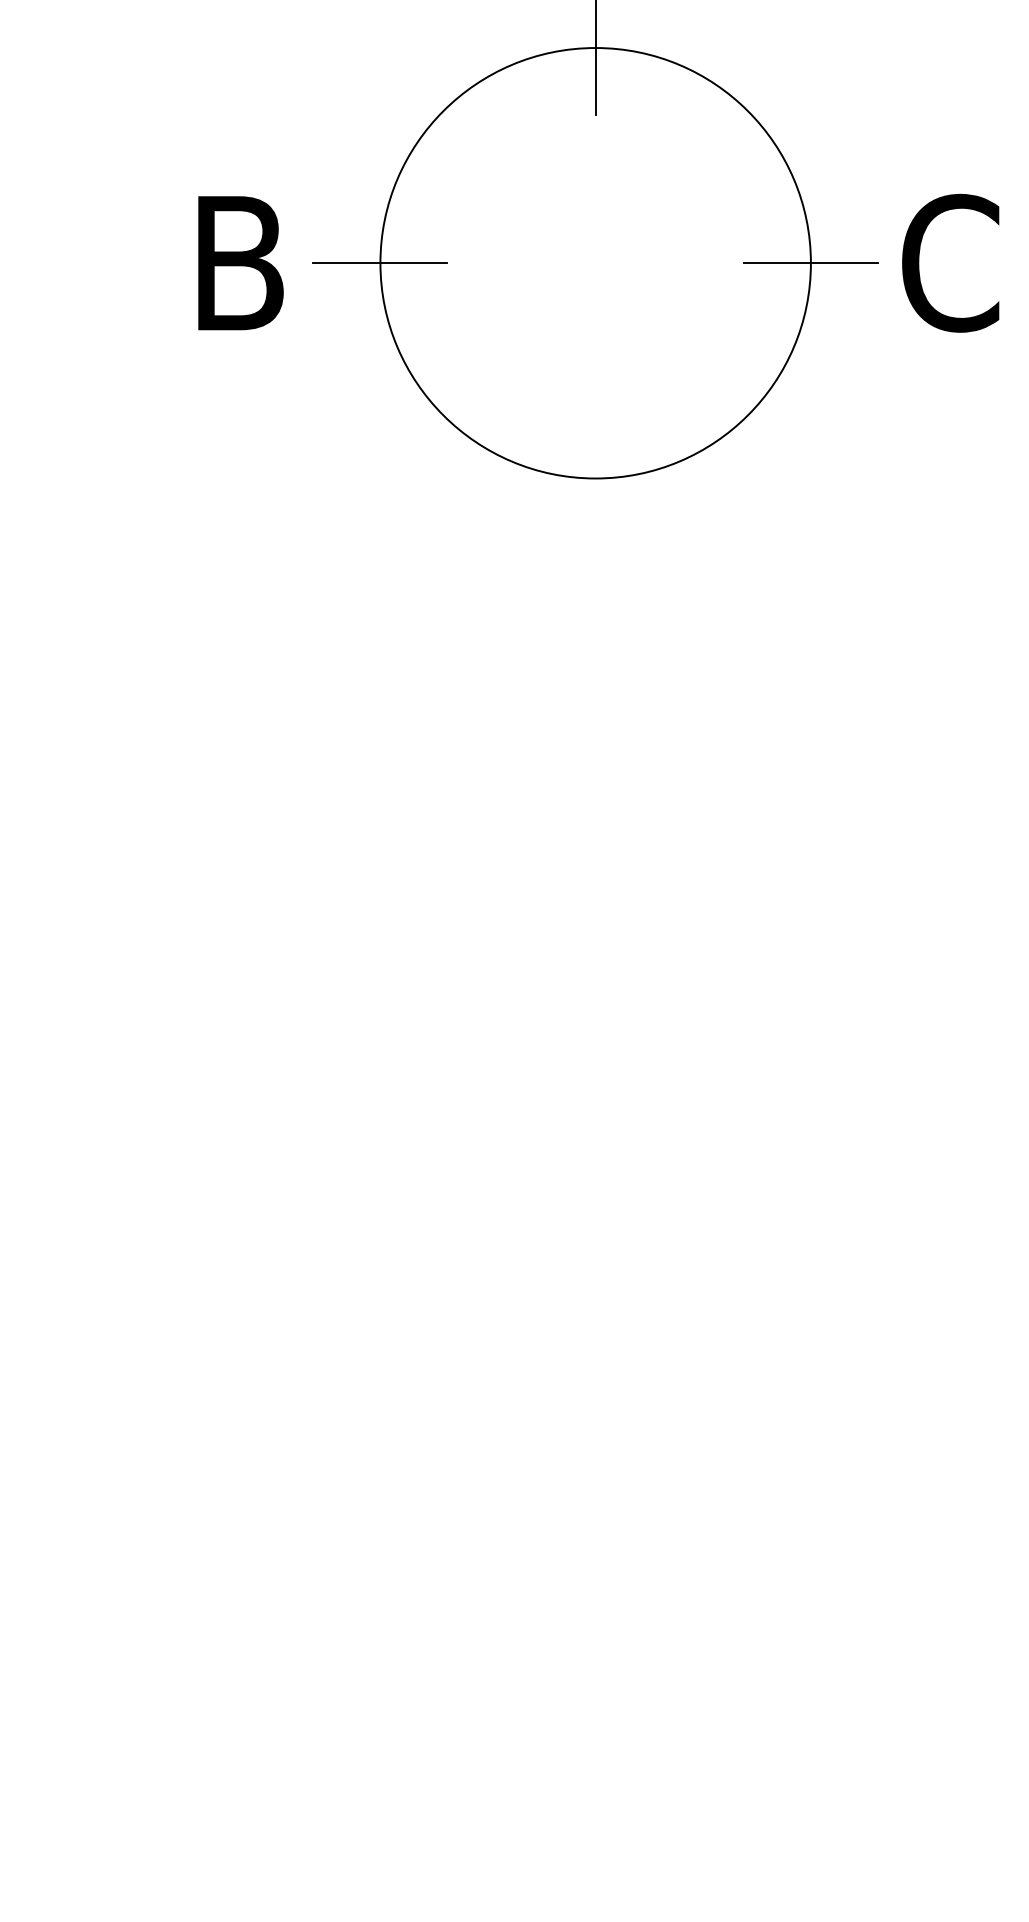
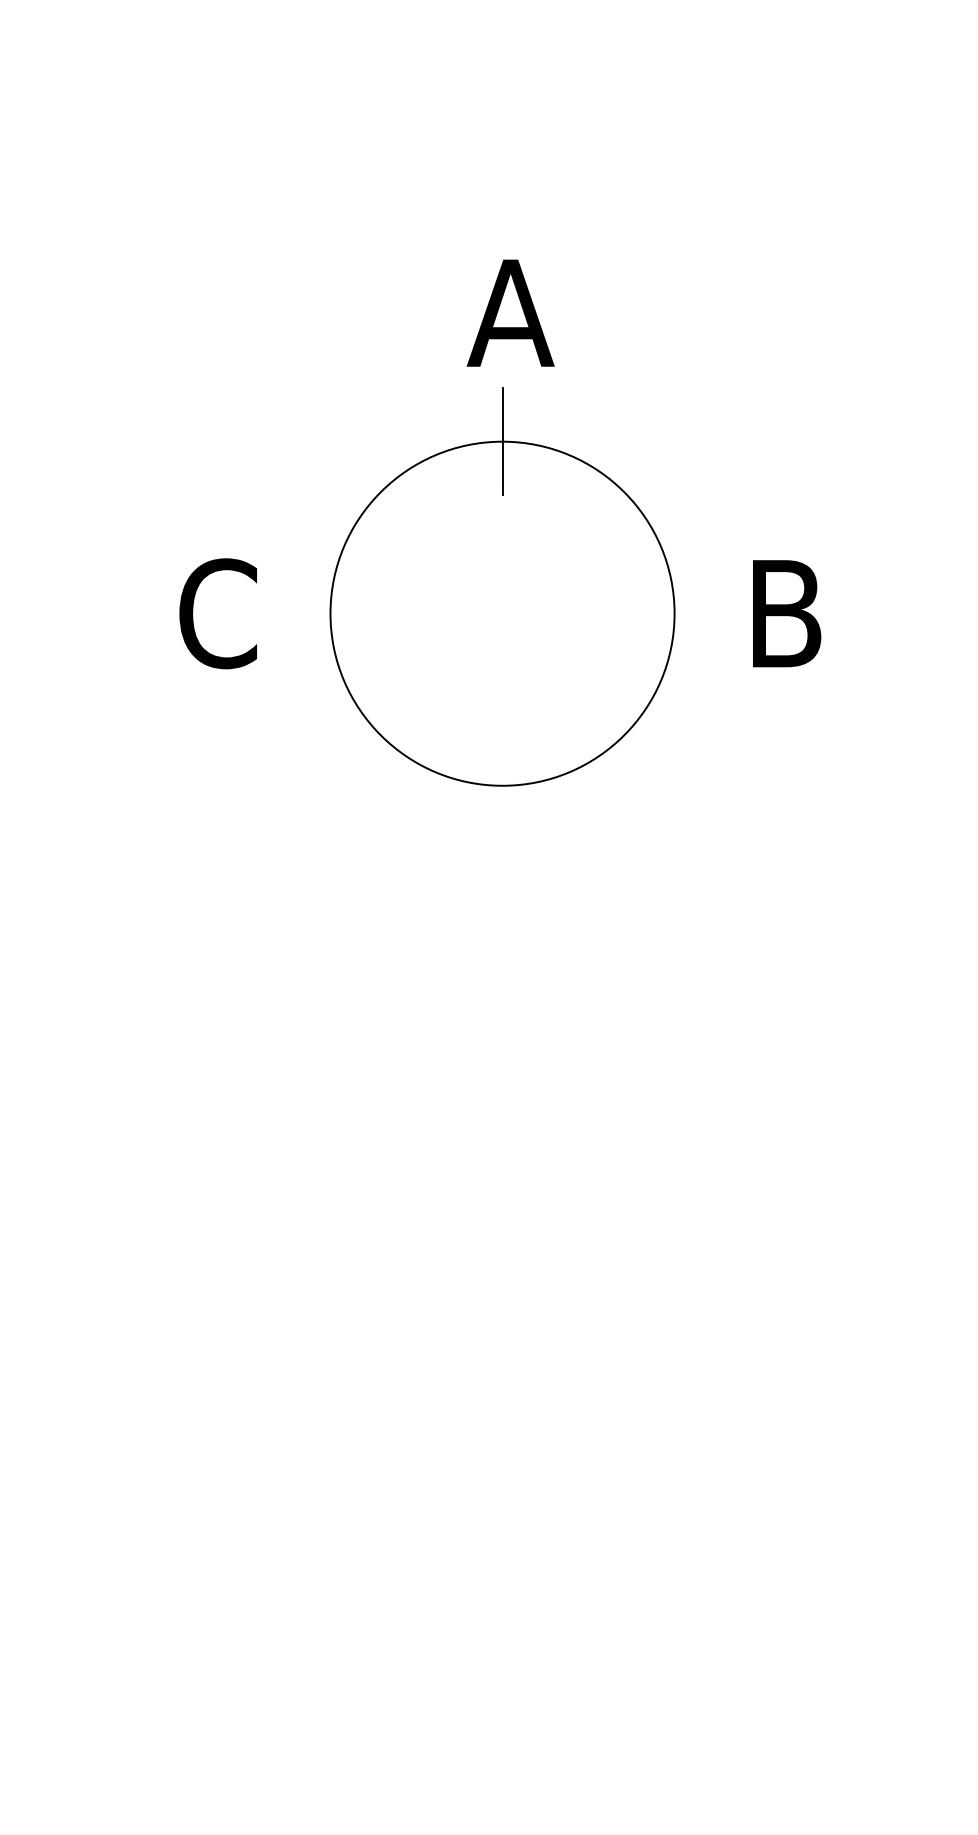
text: (239, 262) -> (217, 613), B -> C
line: (380, 262) -> (330, 613), removed
line: (810, 262) -> (674, 613), removed
text: (950, 262) -> (786, 613), C -> B

